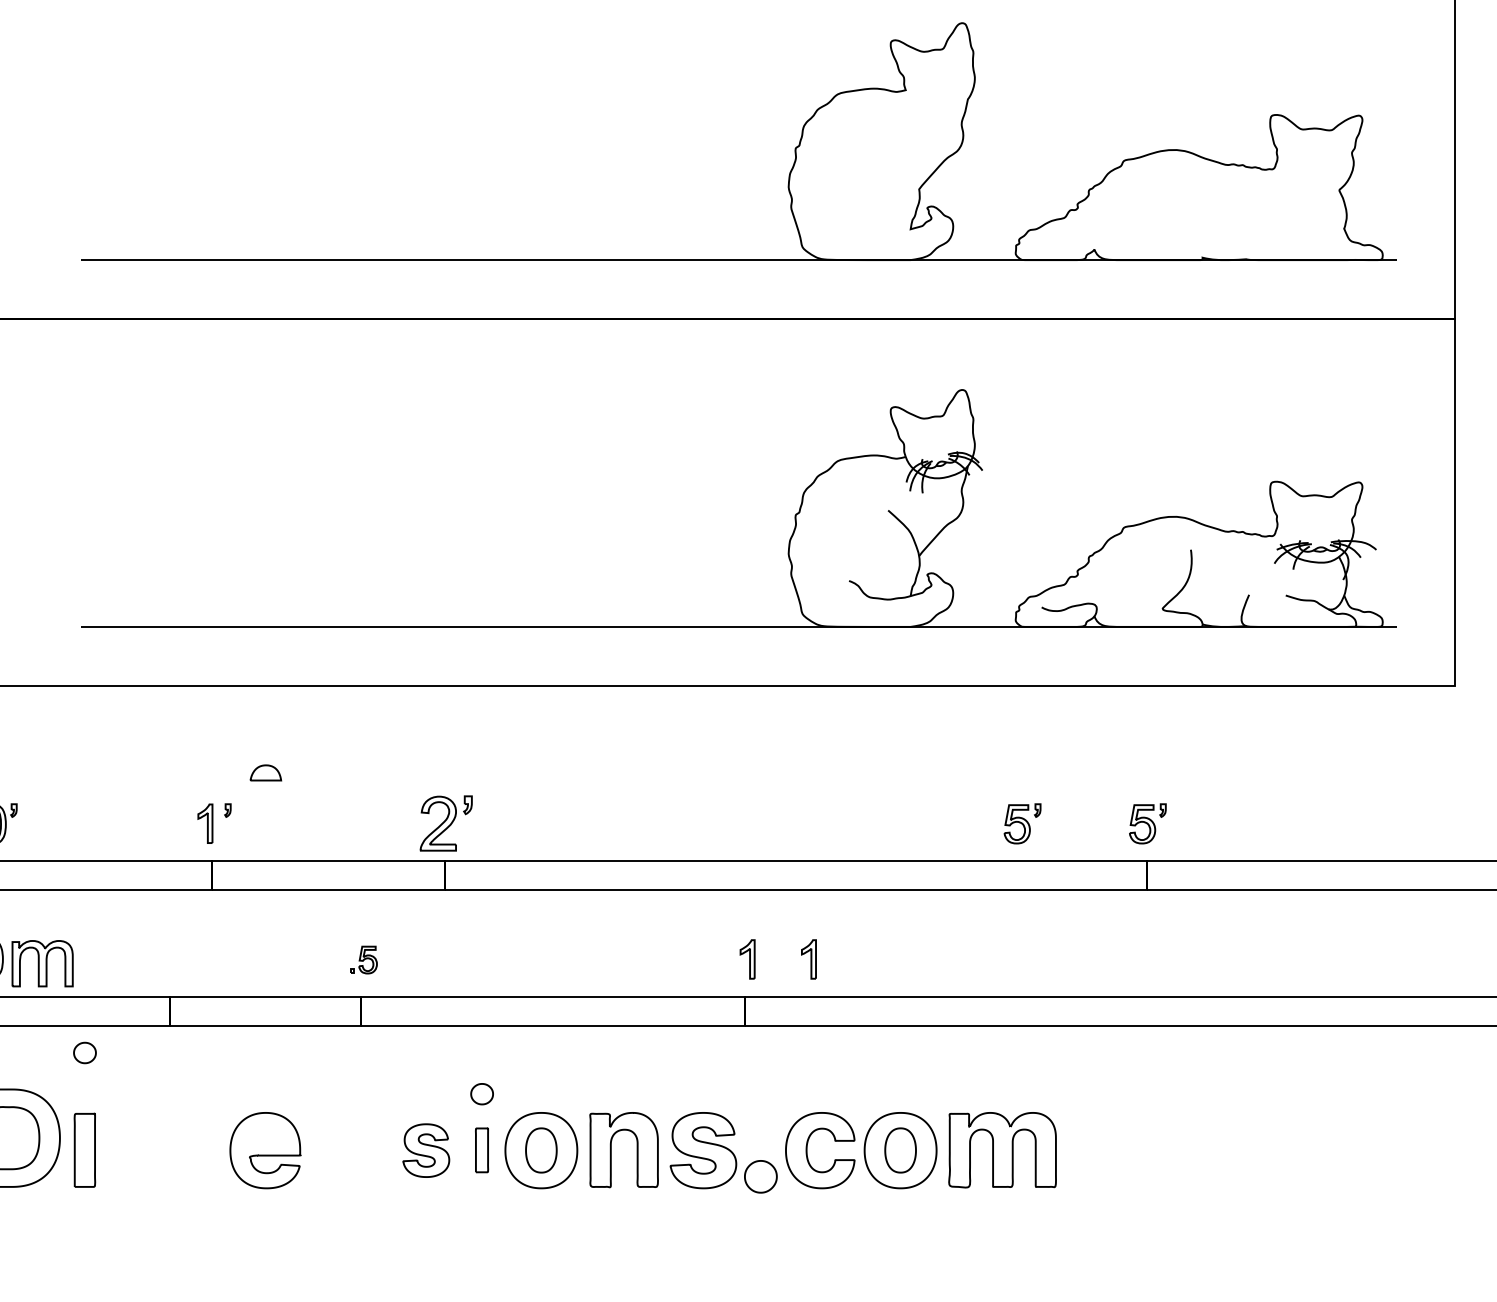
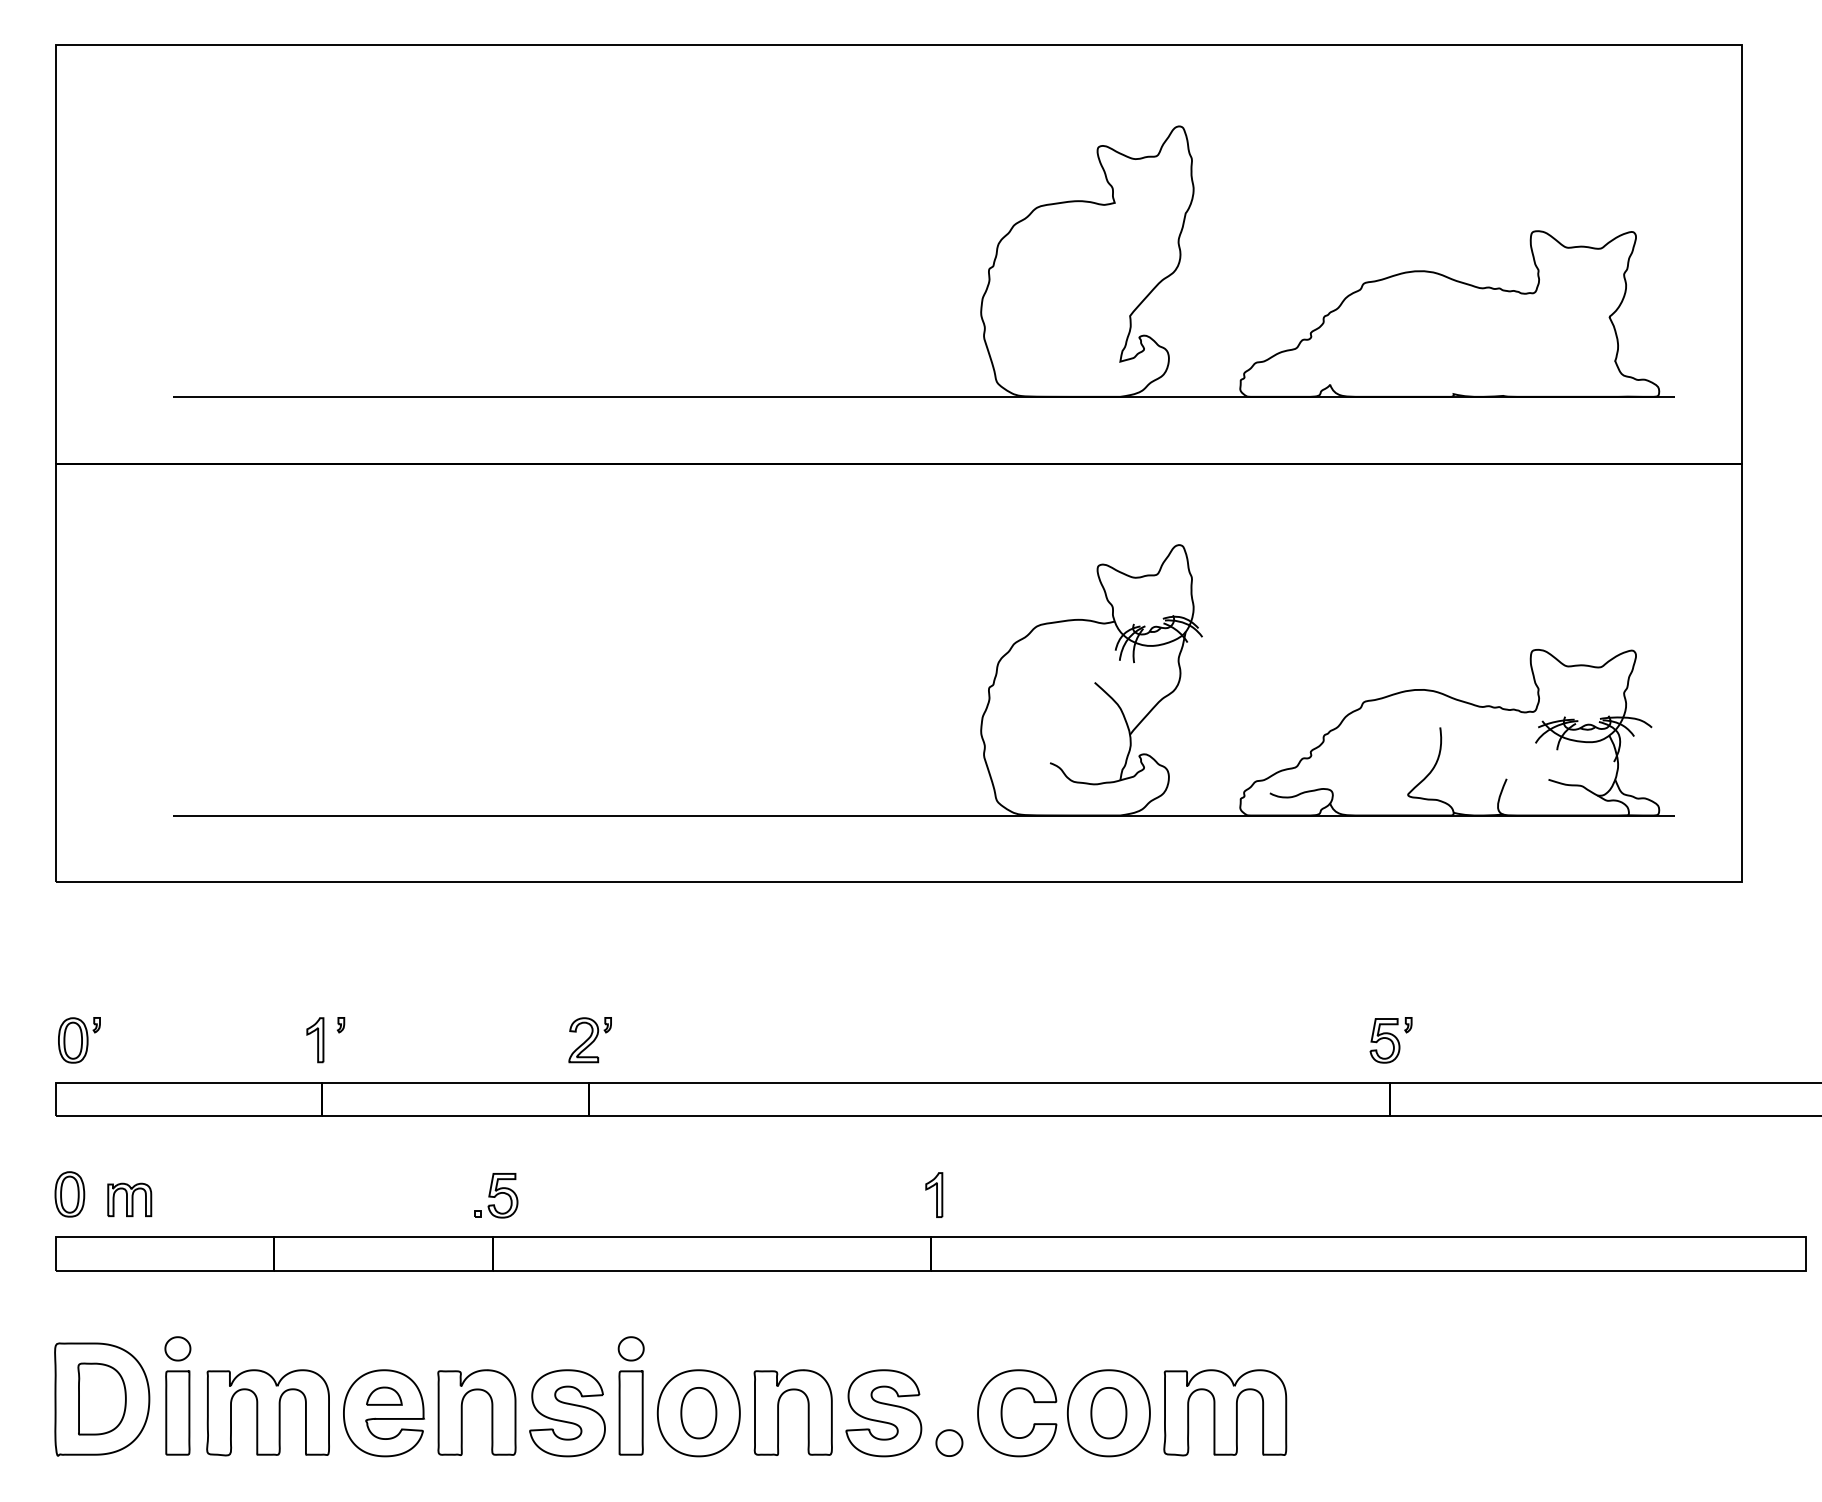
part: (265, 772) -> (384, 1395), moved
part: (445, 824) -> (589, 1040), size x0.71
part: (1022, 824) -> (1247, 1040), removed
part: (809, 958) -> (1004, 1194), removed
part: (364, 959) -> (496, 1195), size x1.43
part: (42, 963) -> (129, 1199), size x0.62
part: (84, 1052) -> (177, 1348), moved
part: (163, 1149) -> (267, 1412), added
part: (334, 1149) -> (462, 1412), added
part: (481, 1149) -> (630, 1412), size x1.67
part: (426, 1150) -> (567, 1413), size x1.43
part: (760, 1176) -> (949, 1442), size x0.71

